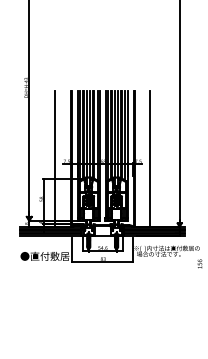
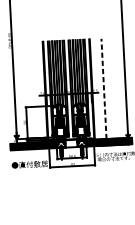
line: (54, 159) -> (33, 92), removed
line: (150, 159) -> (104, 89), solid -> dashed

